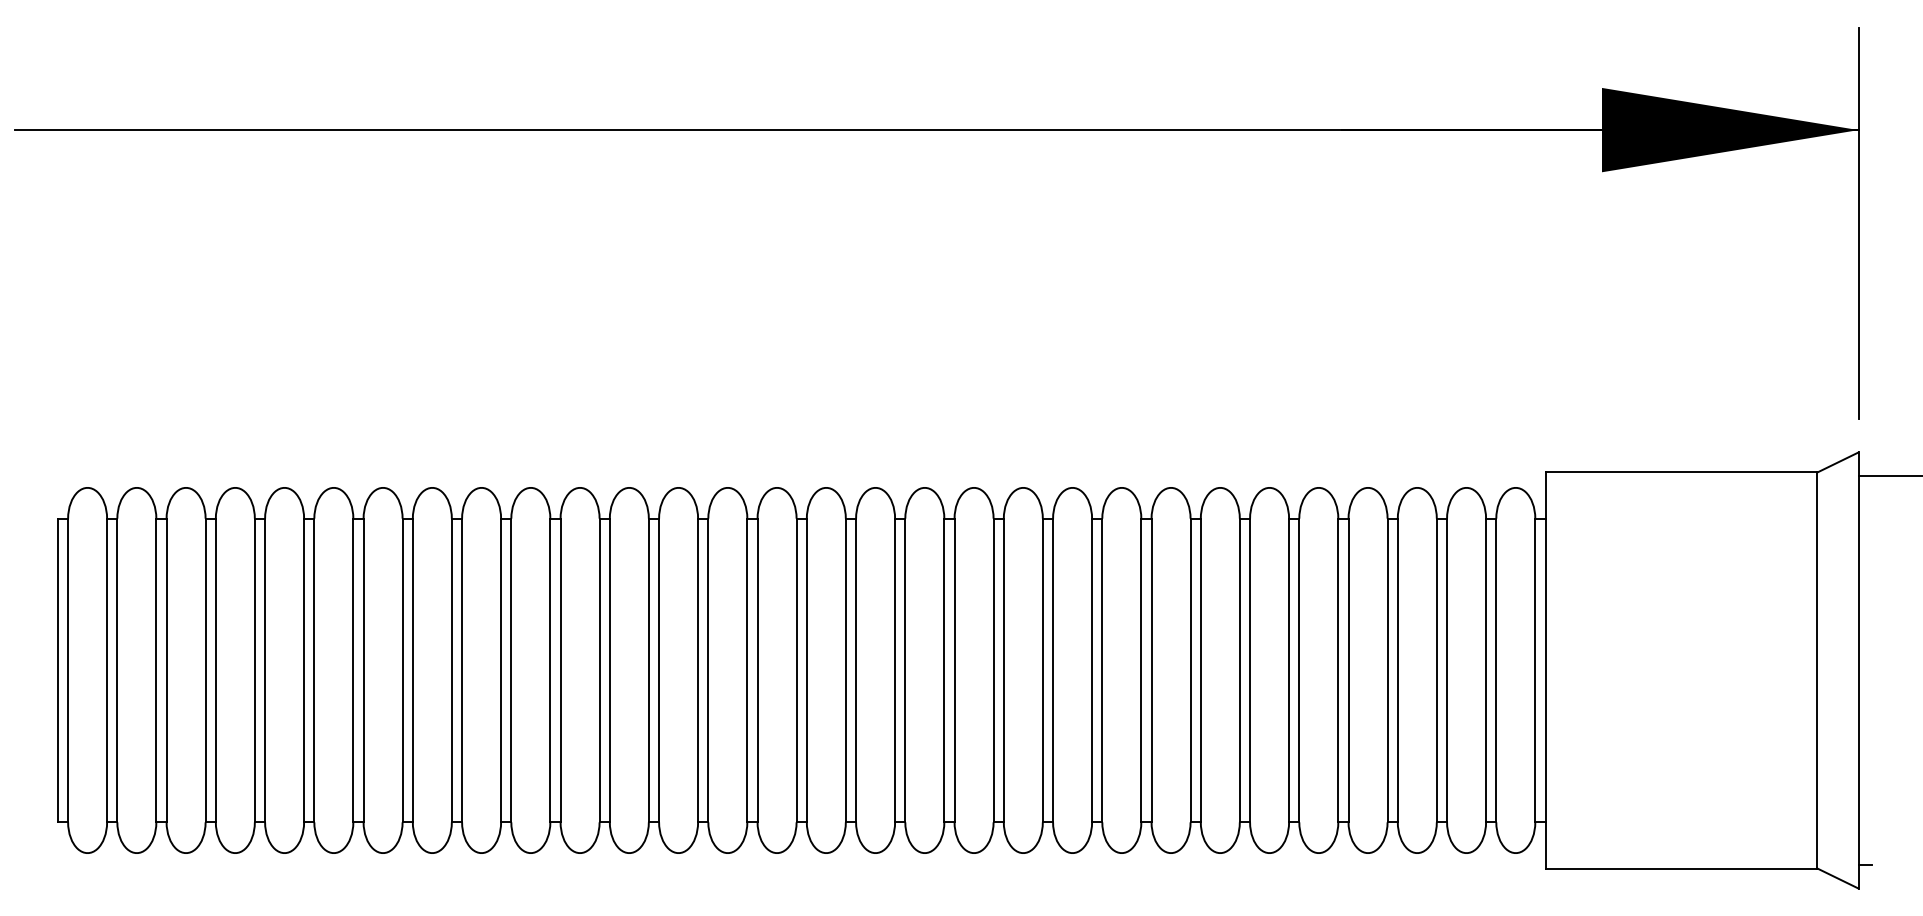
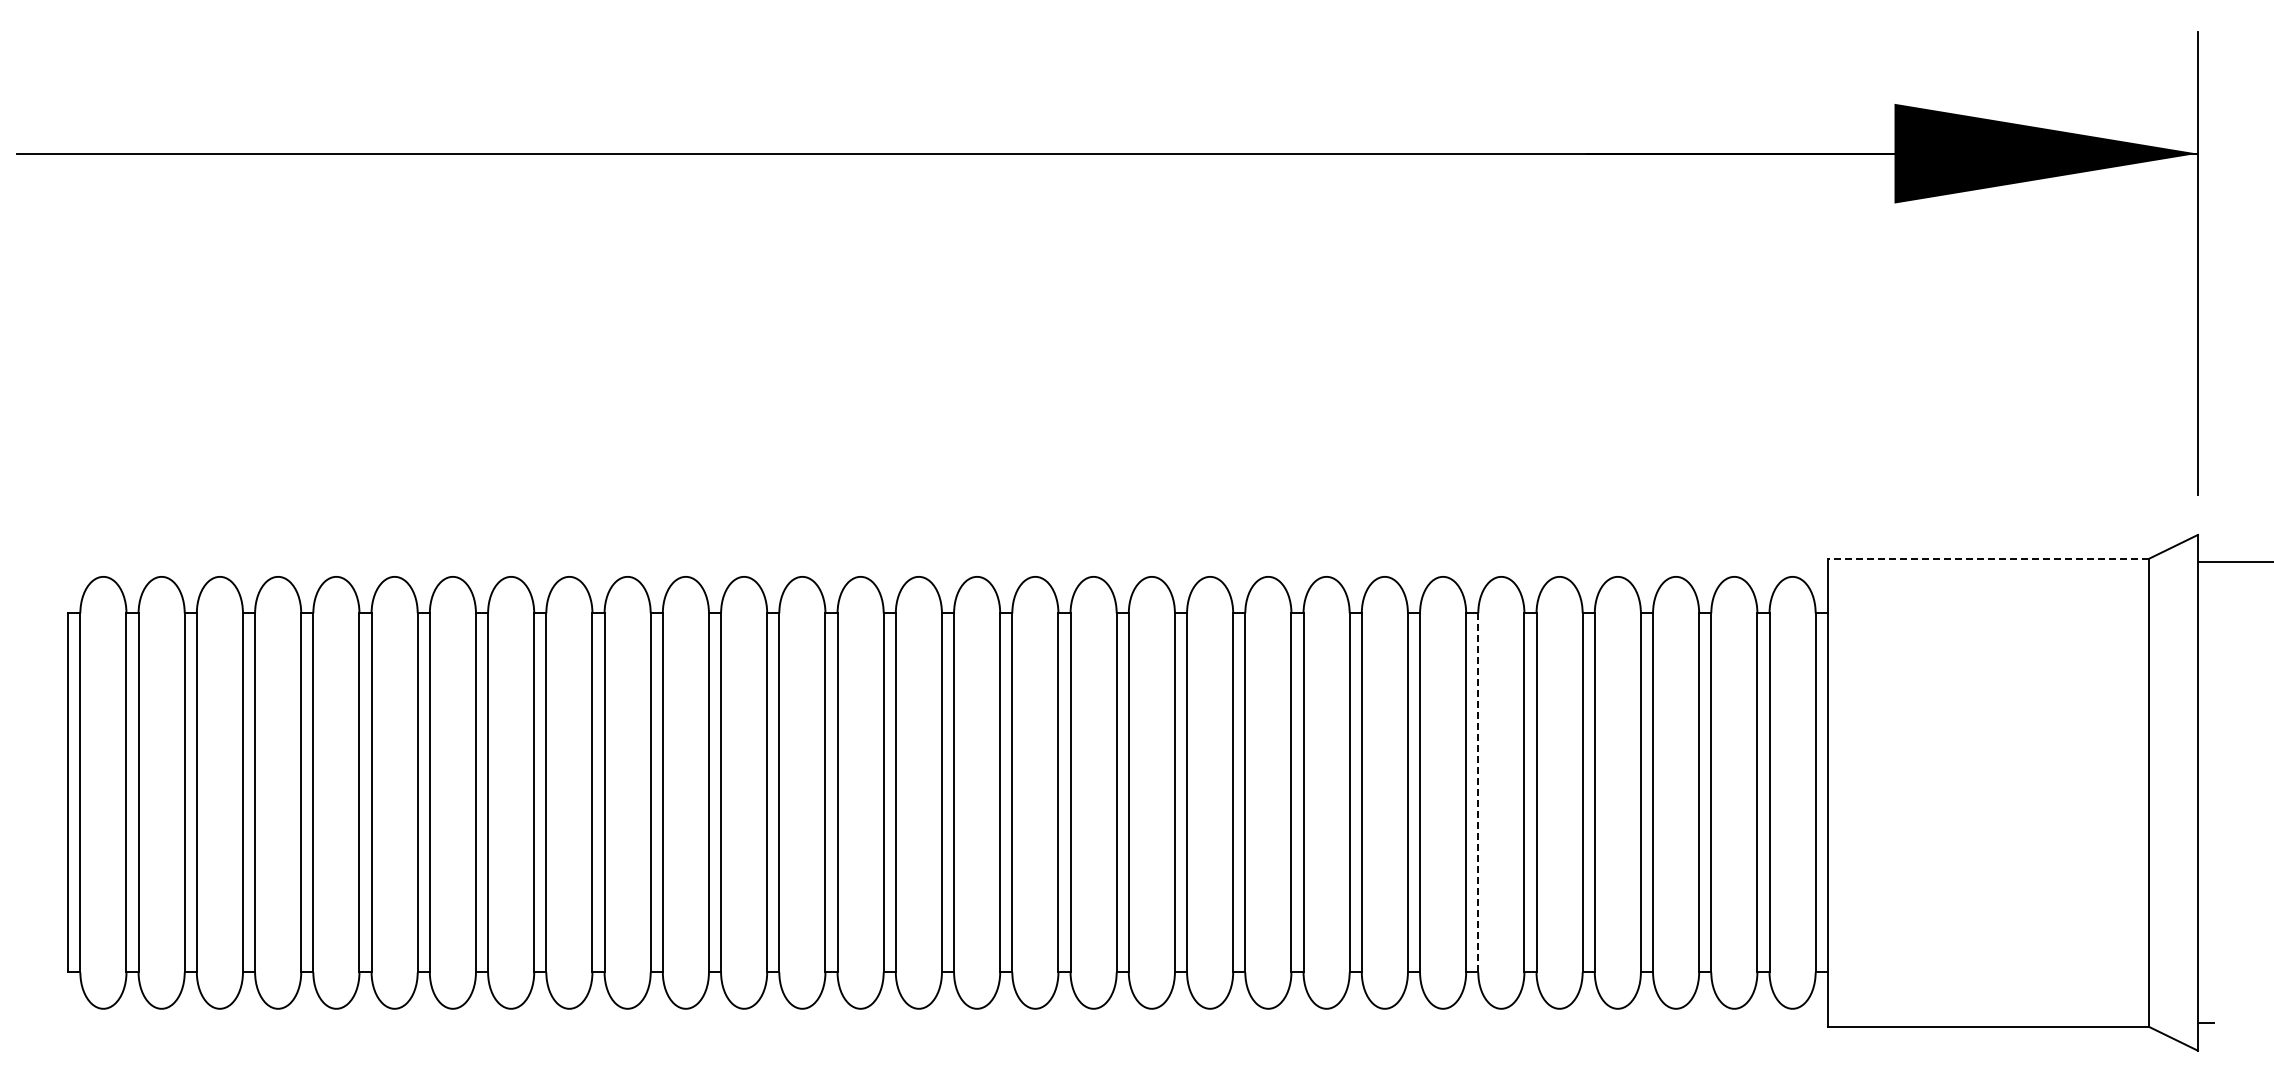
line: (1681, 472) -> (1988, 558), solid -> dashed
line: (1250, 670) -> (1478, 792), solid -> dashed

